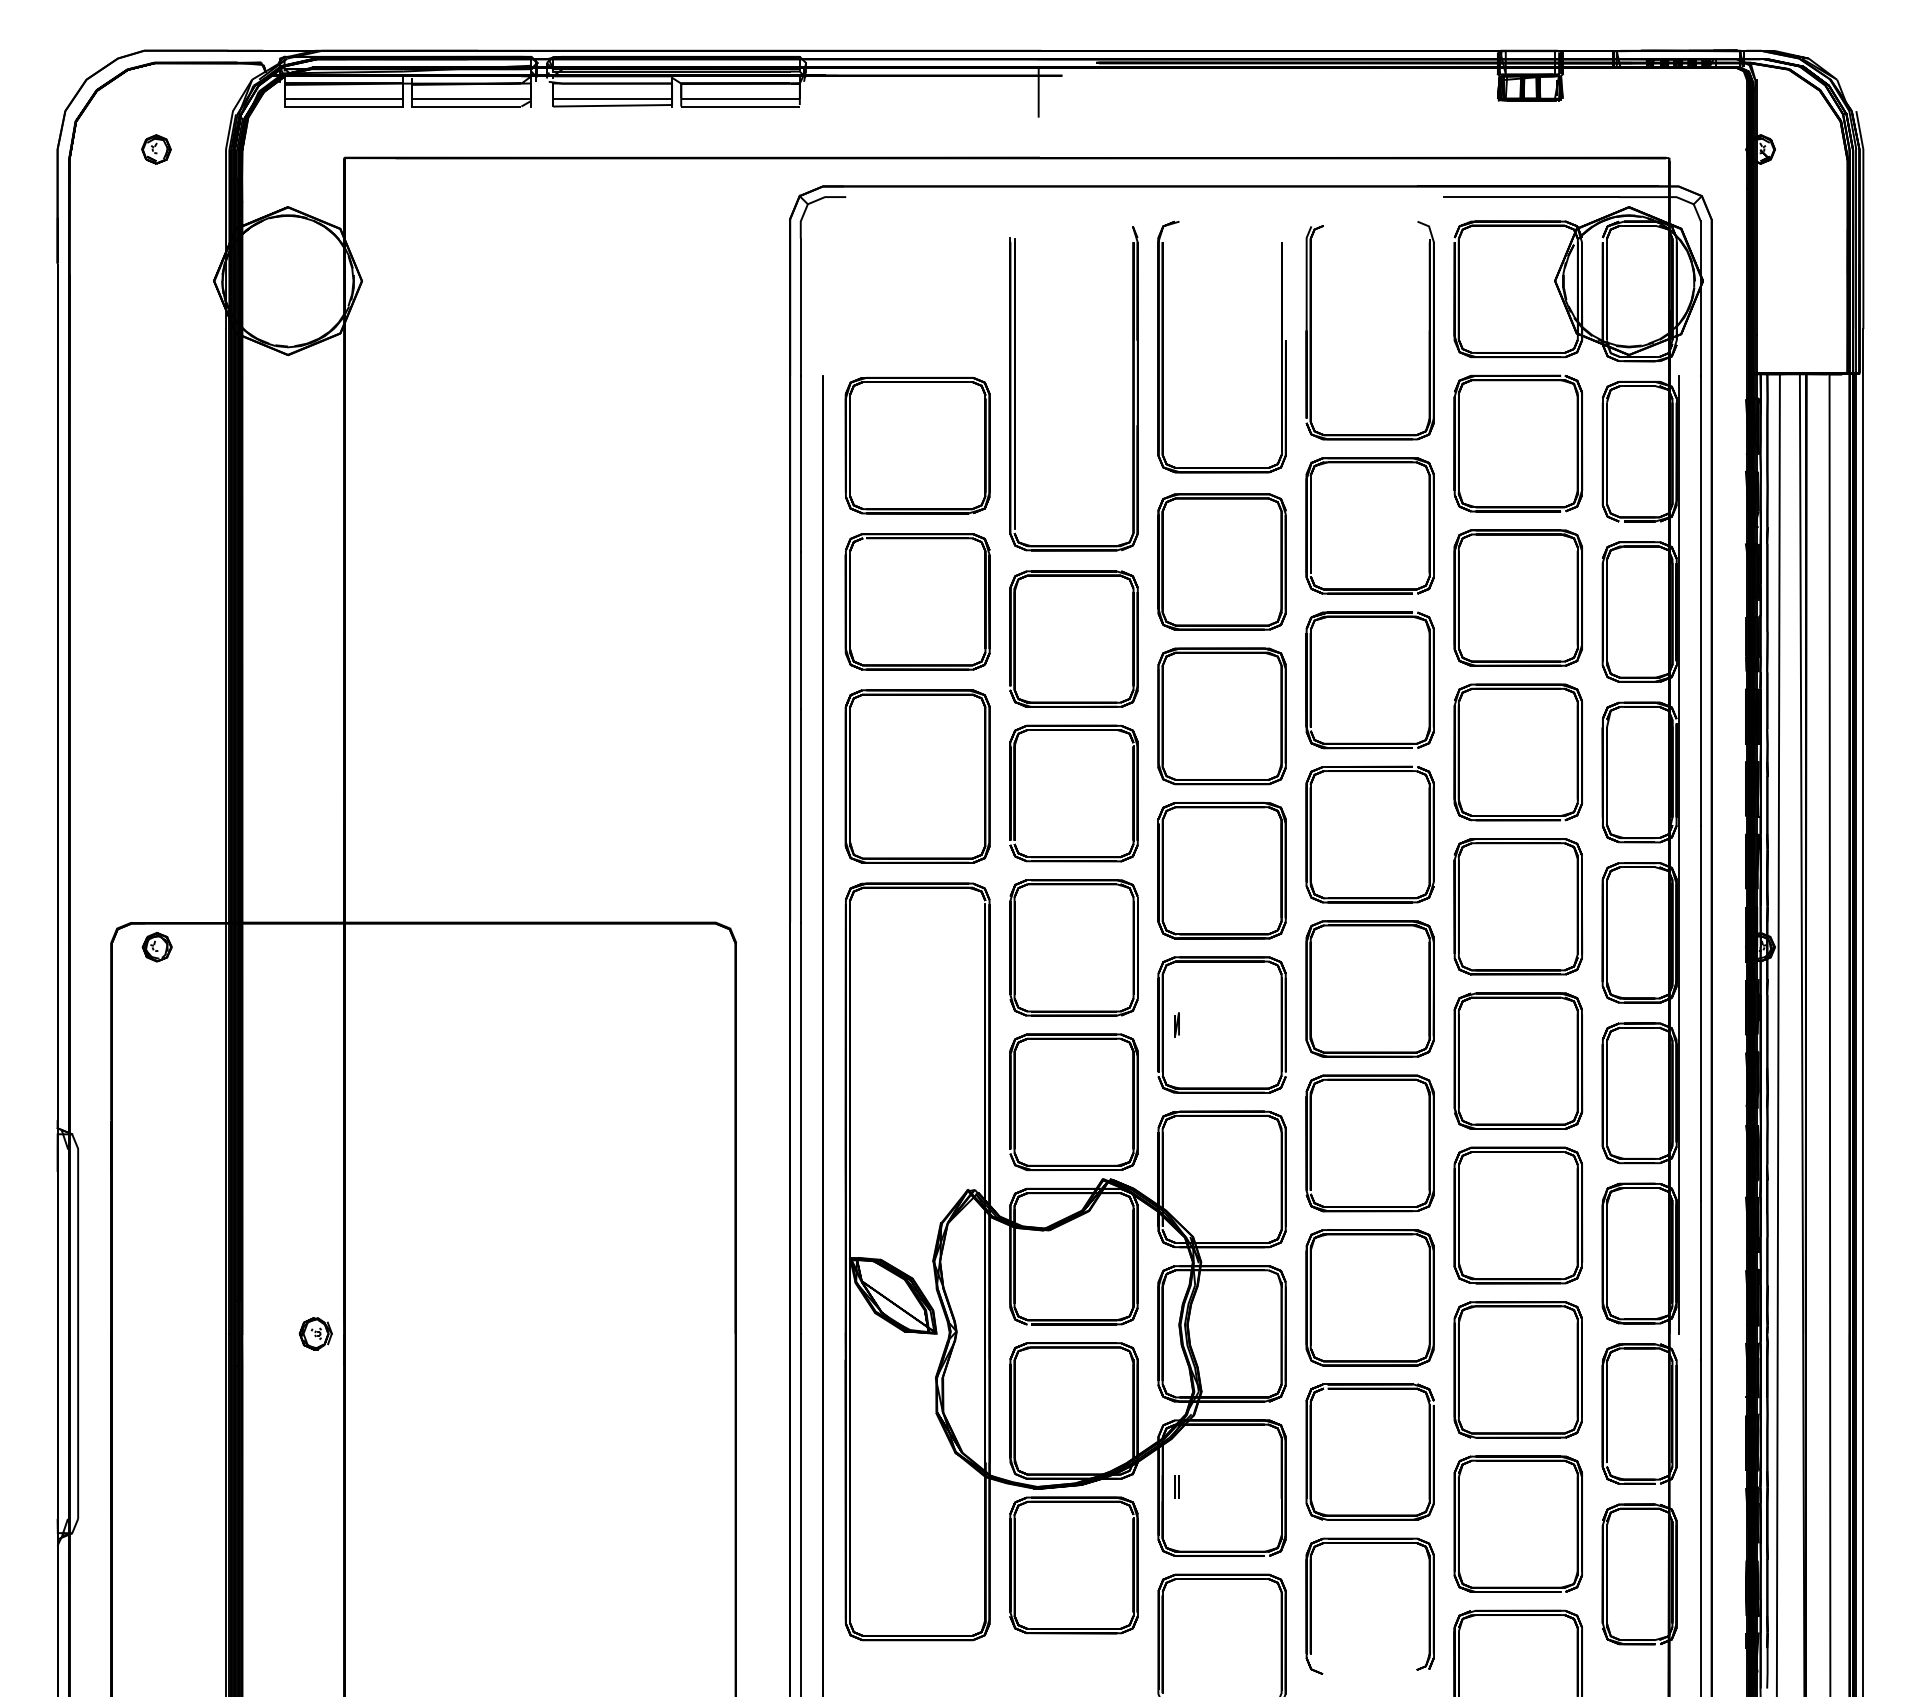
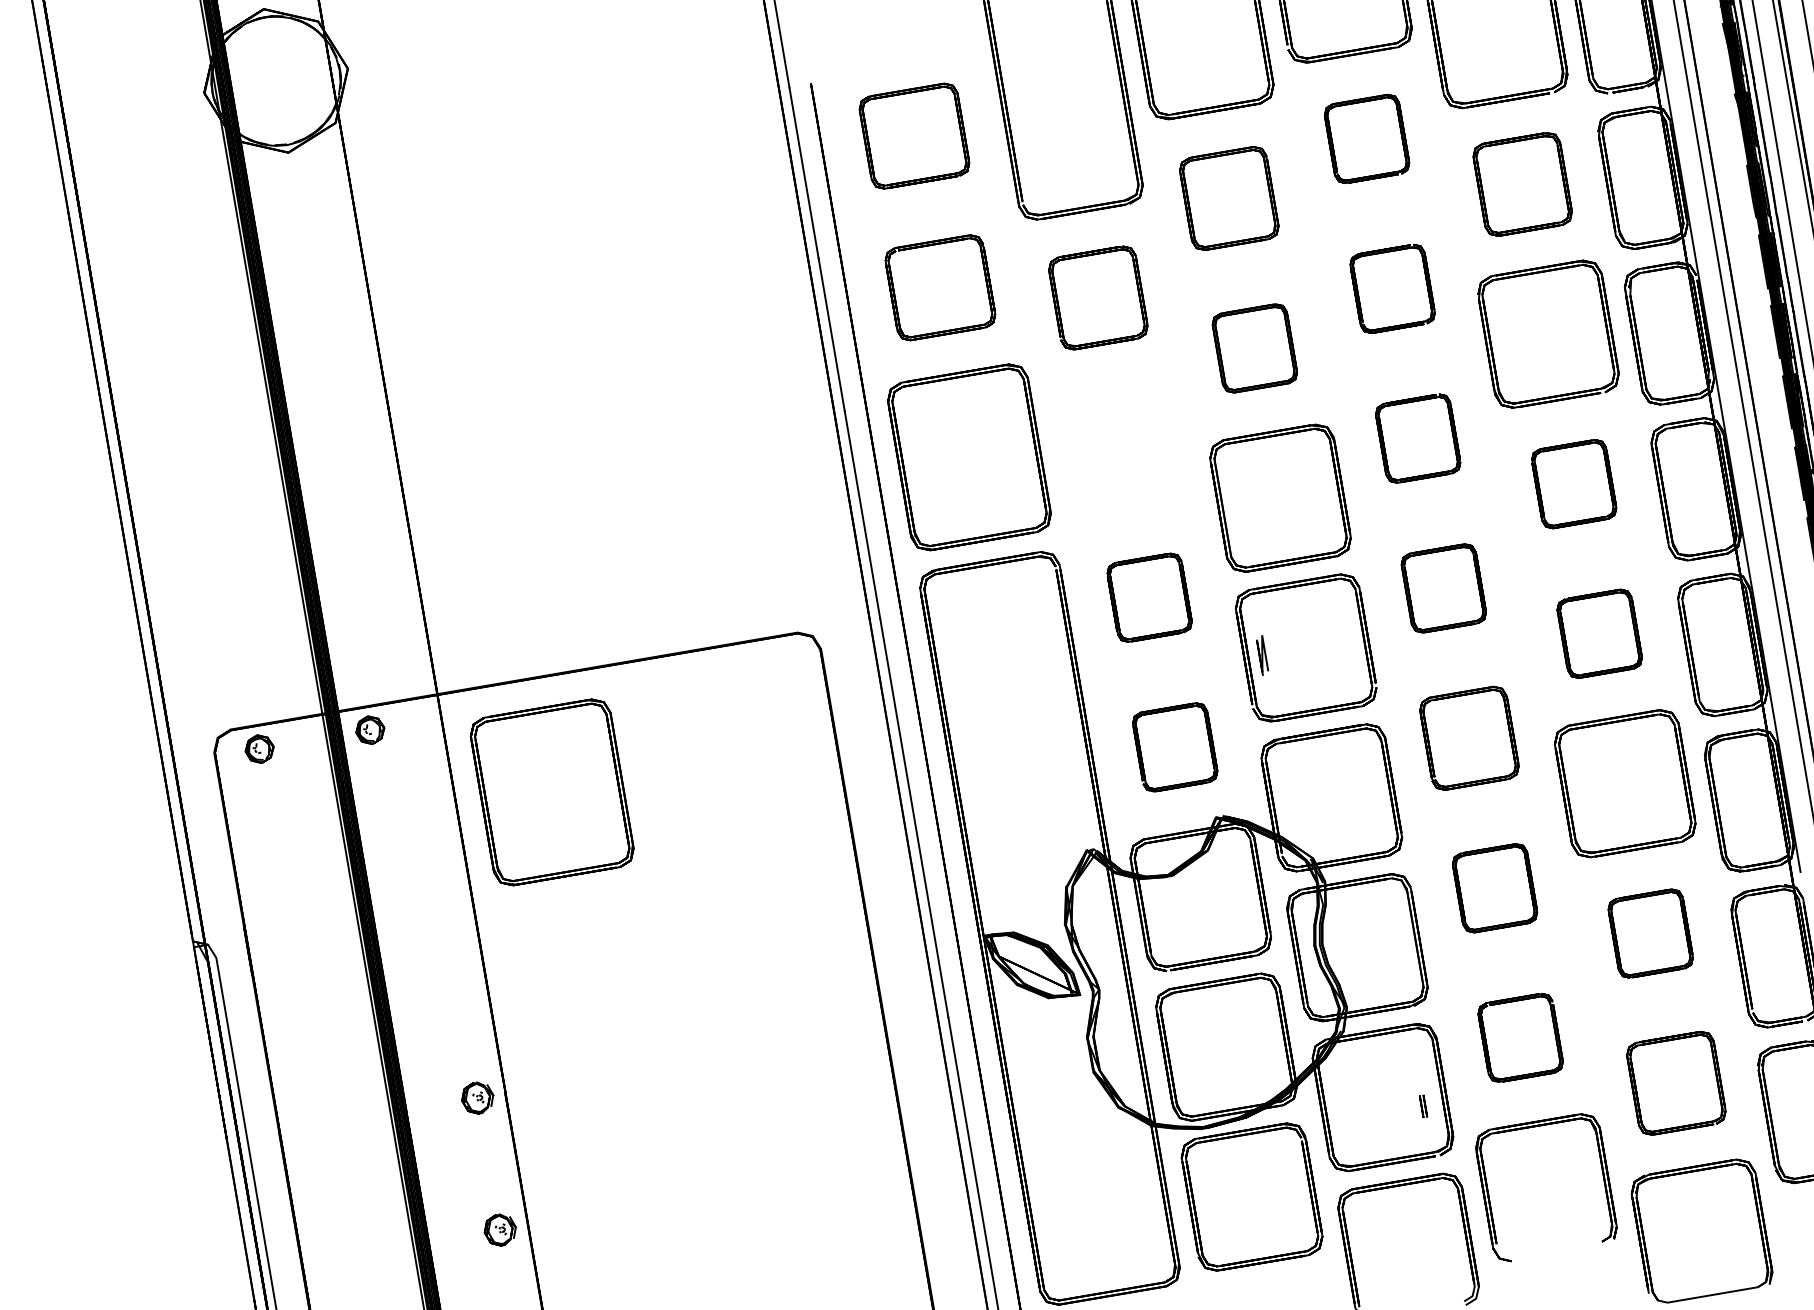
part: (917, 445) -> (914, 136), size x0.7
part: (1369, 525) -> (1366, 138), size x0.6
part: (1221, 561) -> (1228, 198), size x0.7
part: (1517, 597) -> (1521, 184), size x0.7
part: (917, 601) -> (940, 287), size x0.7
part: (1073, 638) -> (1097, 297), size x0.7
part: (1369, 680) -> (1392, 289), size x0.6
part: (1221, 716) -> (1254, 348), size x0.6
part: (1015, 793) -> (1067, 457), removed
part: (1369, 834) -> (1417, 438), size x0.6
part: (1518, 906) -> (1574, 483), size x0.6
part: (270, 947) -> (369, 730), added
part: (1073, 947) -> (1149, 597), size x0.6
part: (1369, 988) -> (1443, 588), size x0.6
part: (1176, 1024) -> (1261, 655), size x1.6
part: (442, 1040) -> (552, 792), added
part: (1518, 1060) -> (1599, 633), size x0.6
part: (1073, 1101) -> (1174, 746), size x0.6
part: (1369, 1143) -> (1468, 738), size x0.7
part: (1369, 1297) -> (1494, 887), size x0.6
part: (1517, 1369) -> (1650, 933), size x0.6
part: (1369, 1451) -> (1519, 1037), size x0.6
part: (315, 1469) -> (499, 1229), added
part: (1176, 1486) -> (1422, 1106), moved
part: (1517, 1523) -> (1675, 1082), size x0.7

